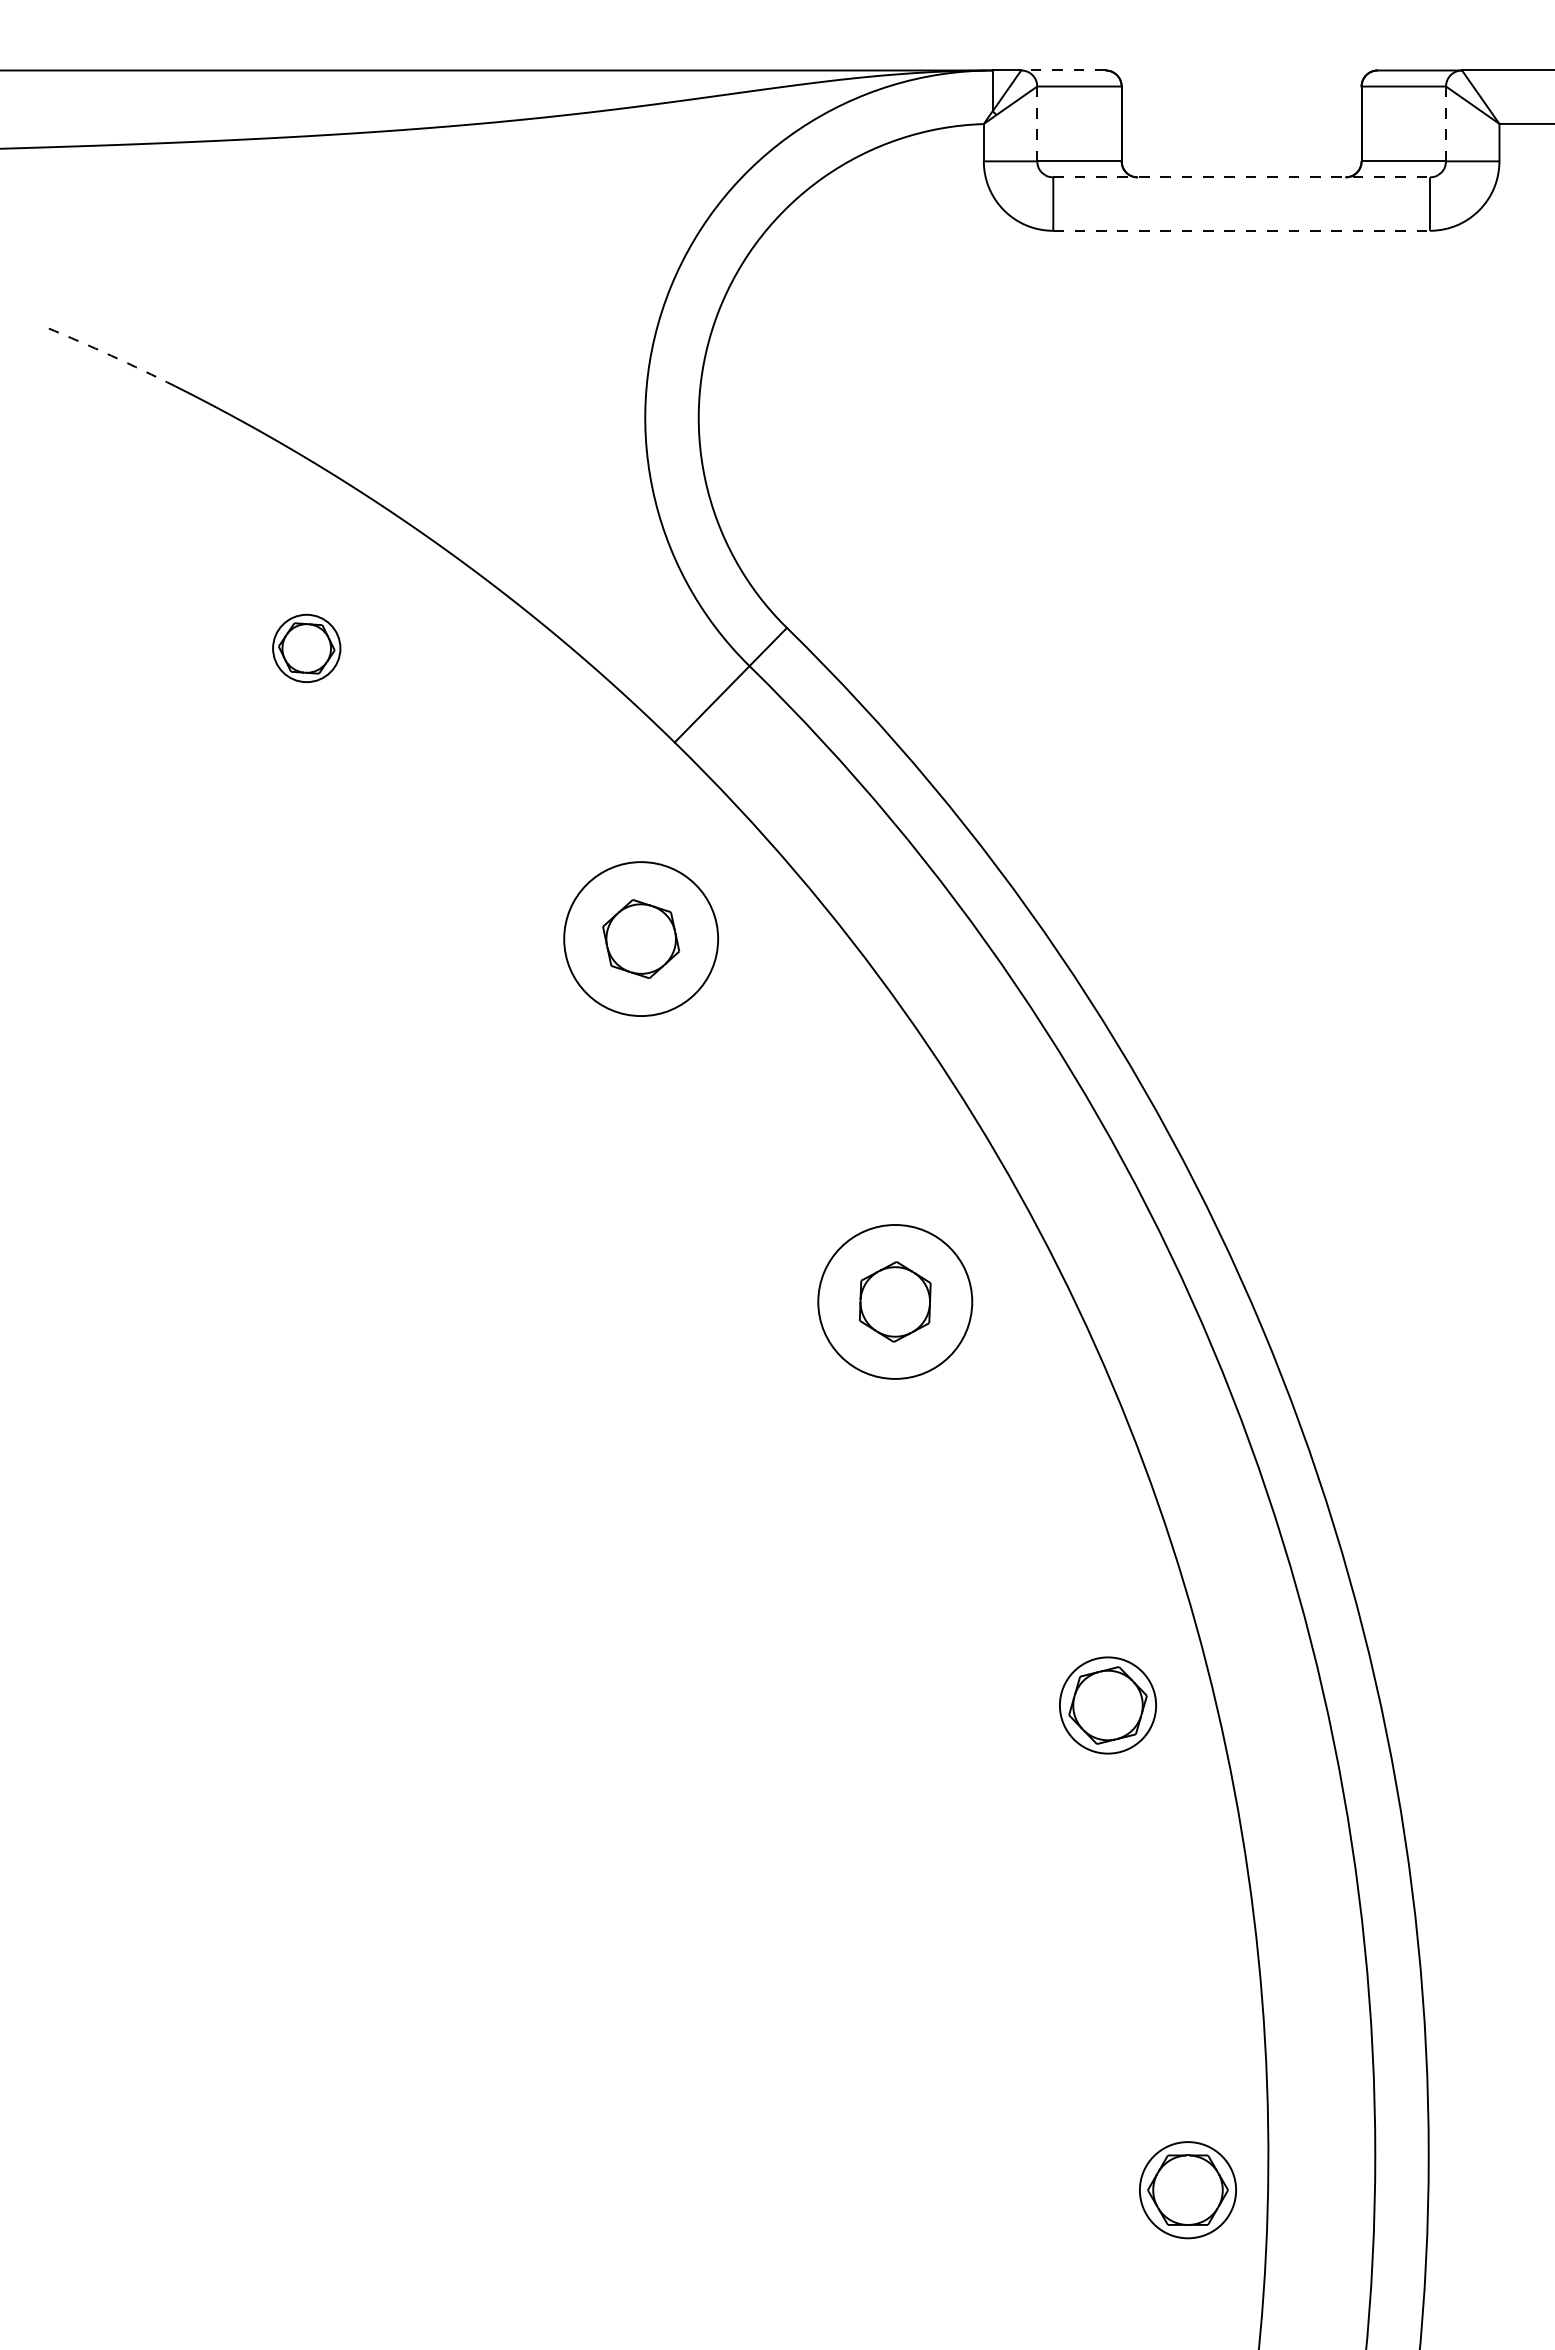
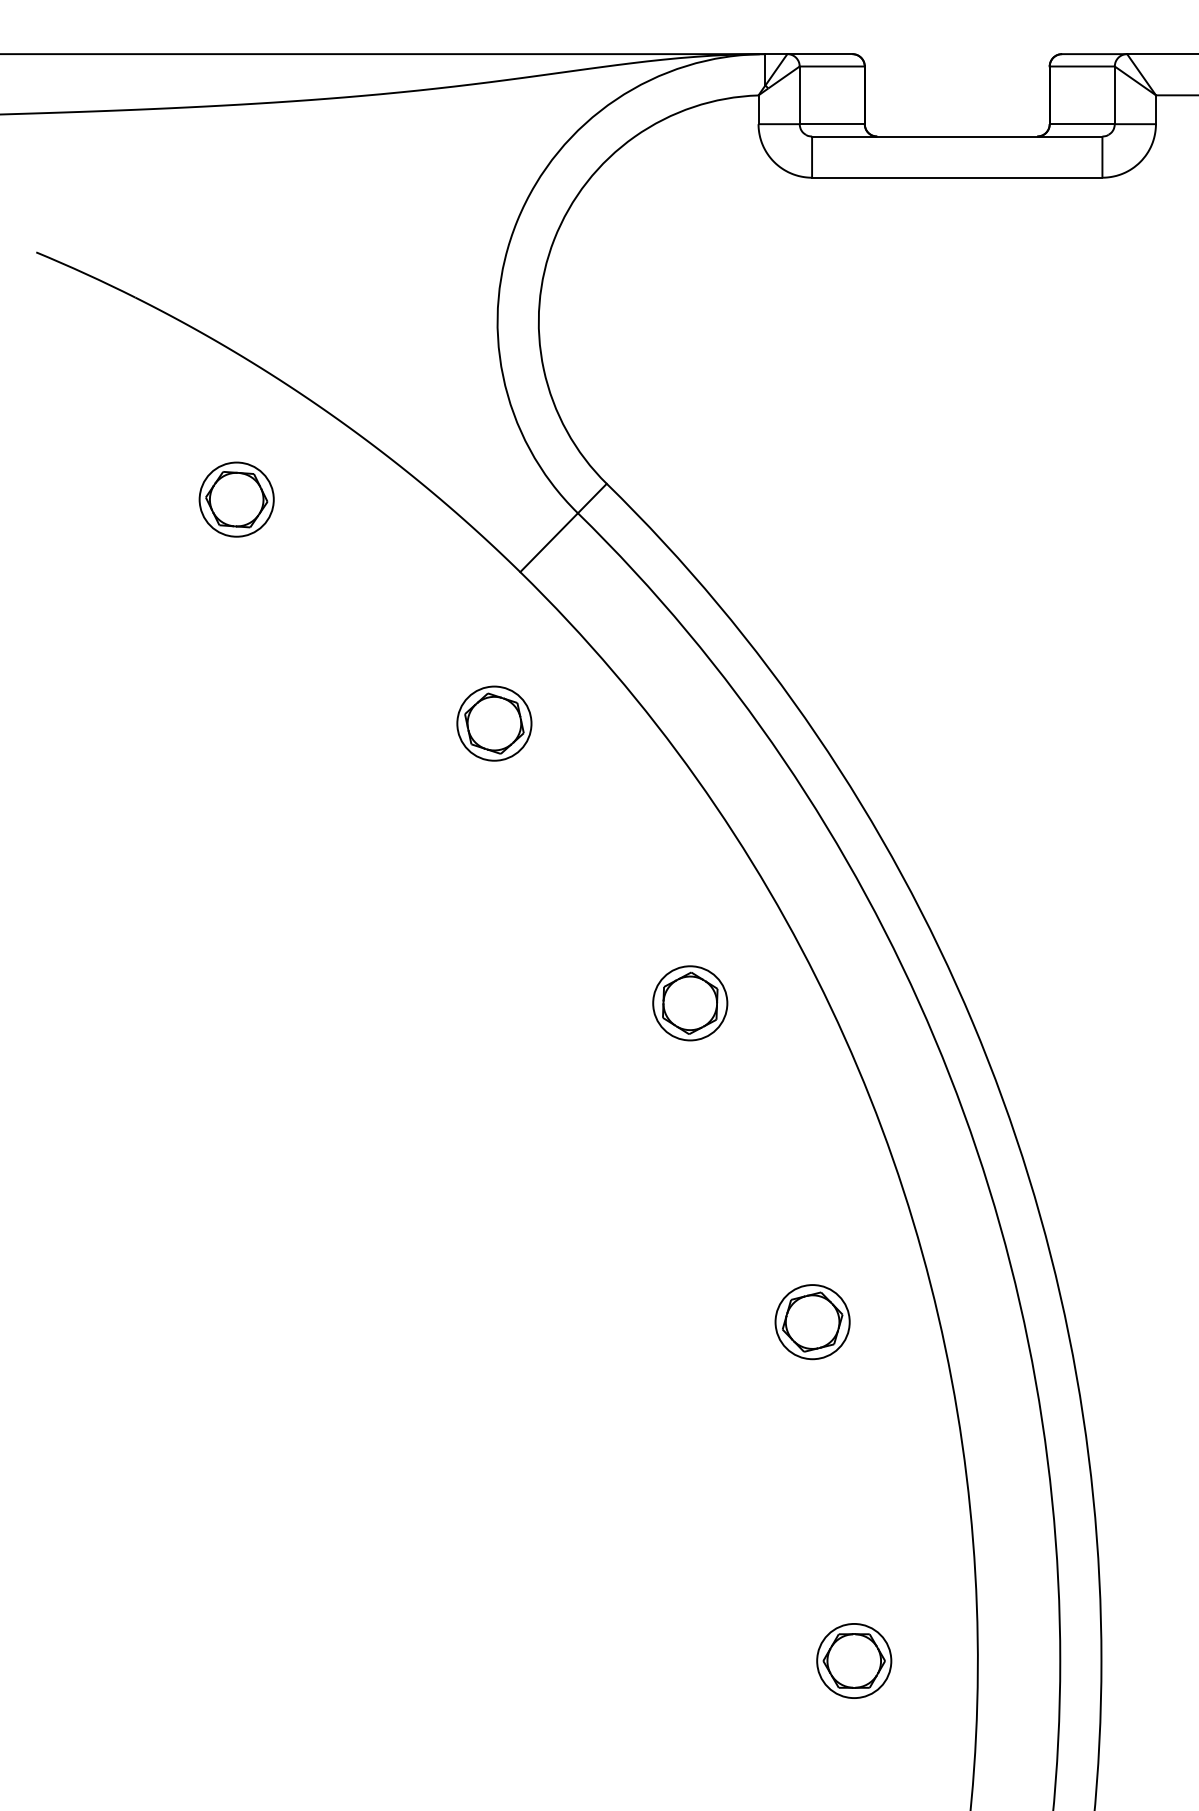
line: (1062, 70) -> (819, 54), dashed -> solid
line: (1446, 123) -> (1115, 95), dashed -> solid
line: (1037, 124) -> (799, 95), dashed -> solid
line: (1242, 177) -> (957, 136), dashed -> solid
line: (1242, 230) -> (957, 177), dashed -> solid
arc: (111, 355) -> (86, 273), dashed -> solid
part: (306, 648) -> (236, 499), size x1.43
circle: (641, 938) -> (494, 723), size x0.62
circle: (895, 1301) -> (690, 1003), size x0.62
part: (1107, 1705) -> (812, 1322), moved
part: (1187, 2190) -> (853, 1661), moved

